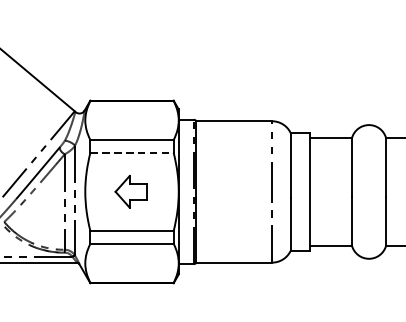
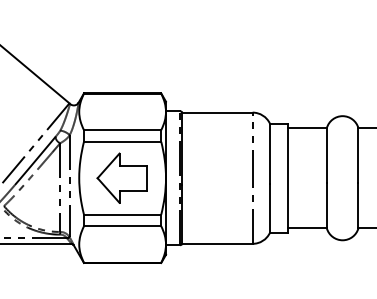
line: (131, 152) -> (122, 141), dashed -> solid
part: (130, 191) -> (121, 177), size x1.67

